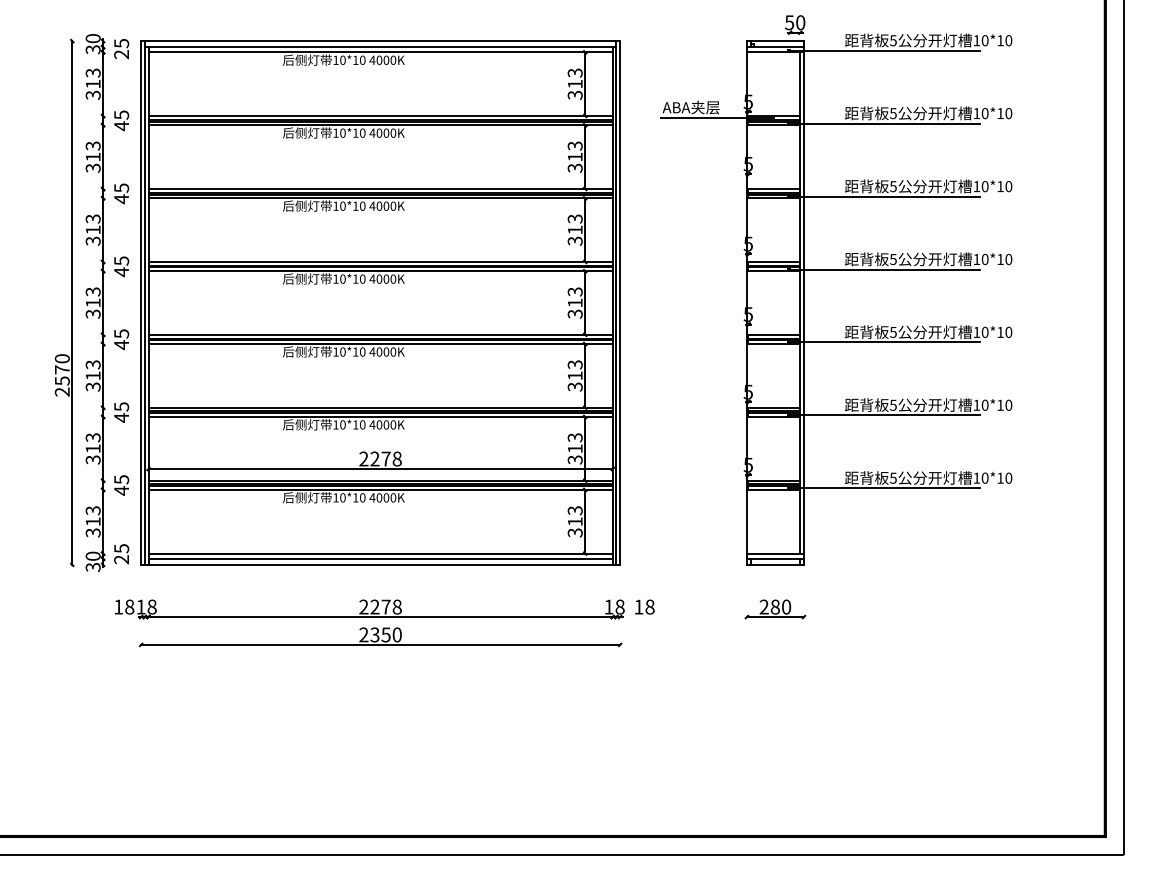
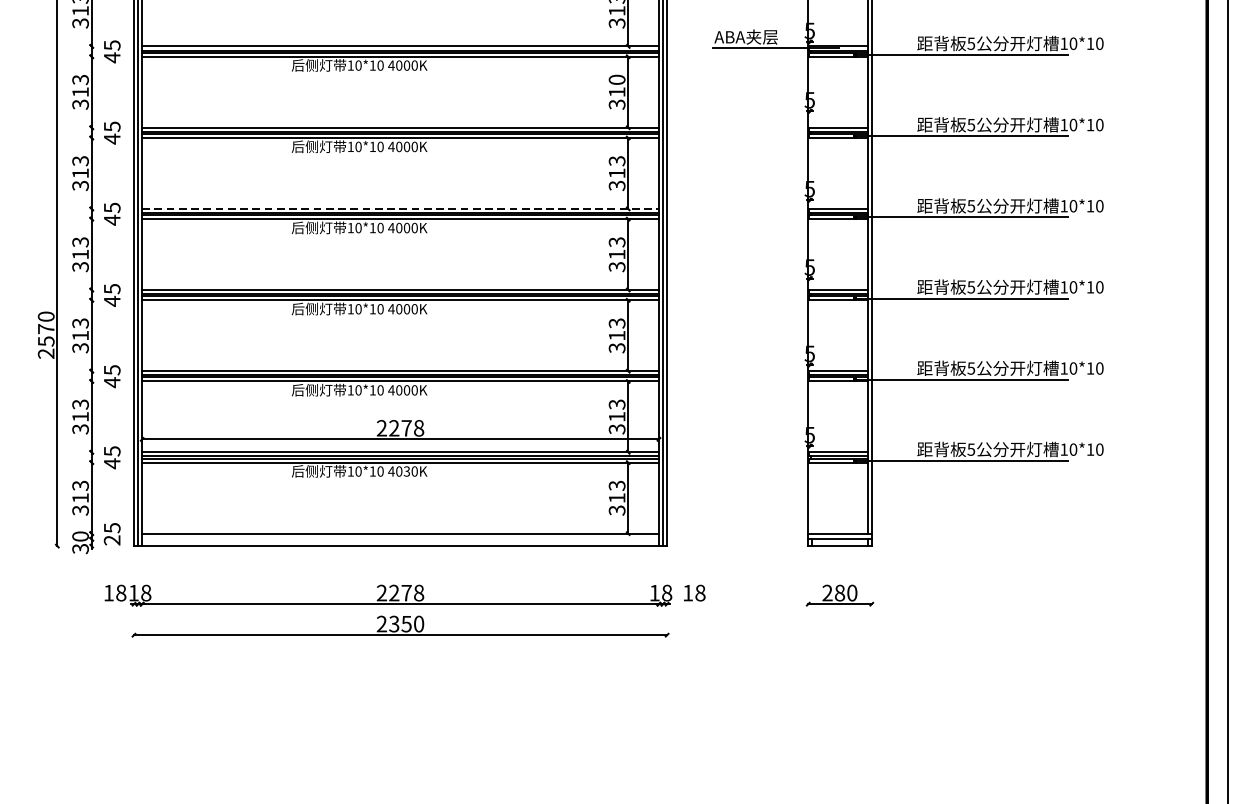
text: (574, 145) -> (616, 79), 313 -> 310
line: (381, 261) -> (401, 208), solid -> dashed
text: (386, 497) -> (407, 471), 4000K -> 4030K
line: (380, 558) -> (400, 539), removed

